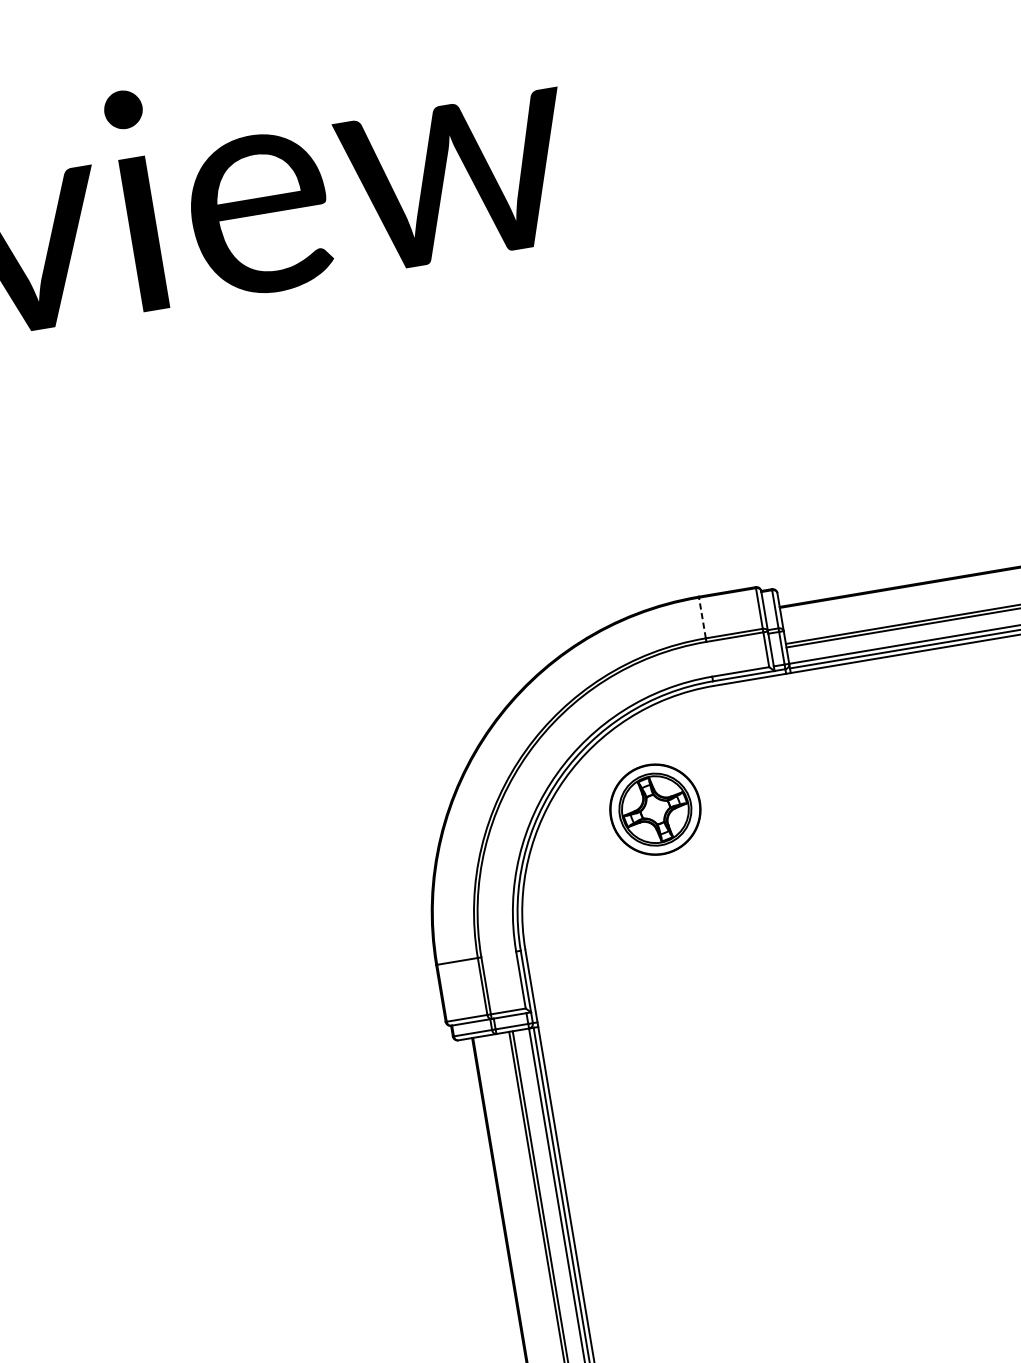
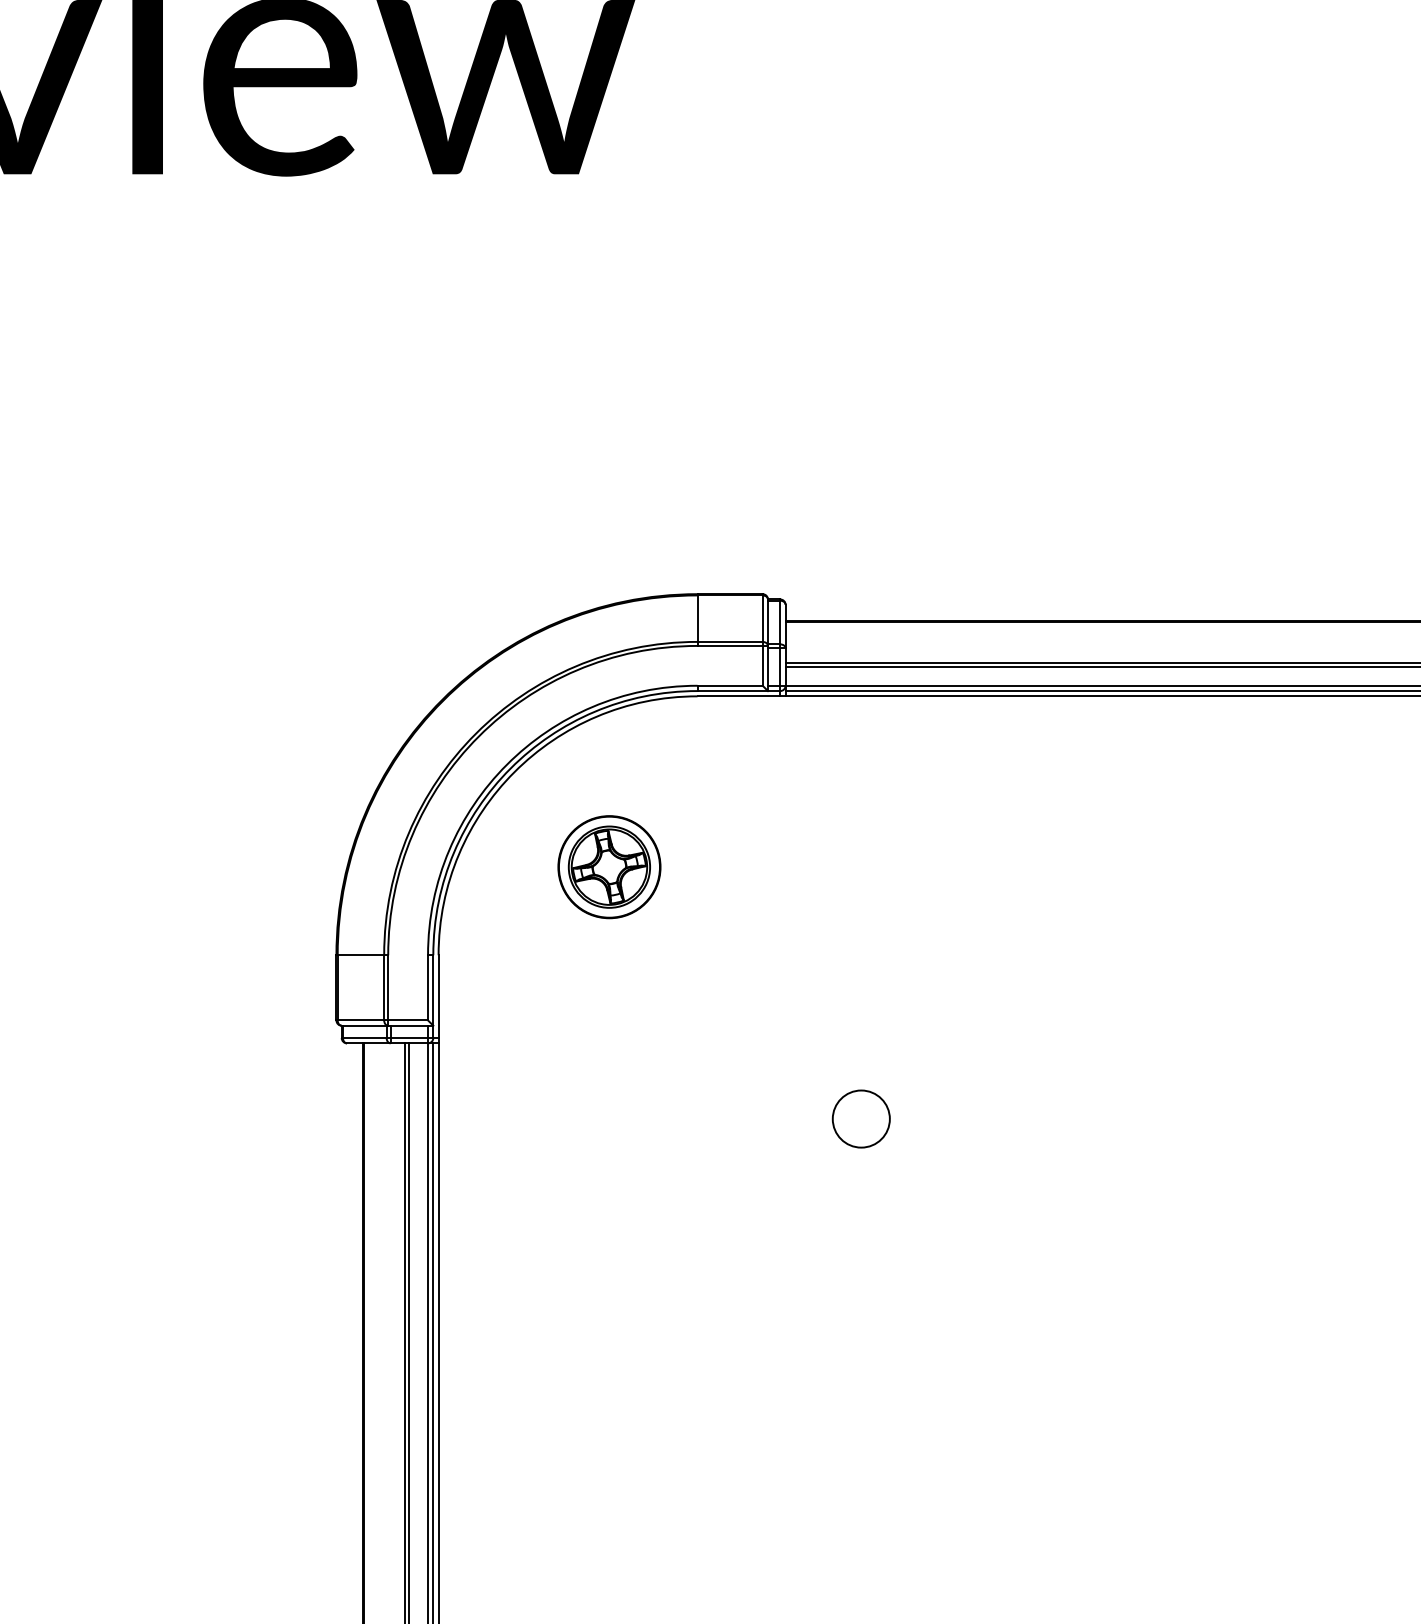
line: (702, 617) -> (697, 618), dashed -> solid
part: (655, 809) -> (609, 867), moved
circle: (917, 1030) -> (860, 1118), added

